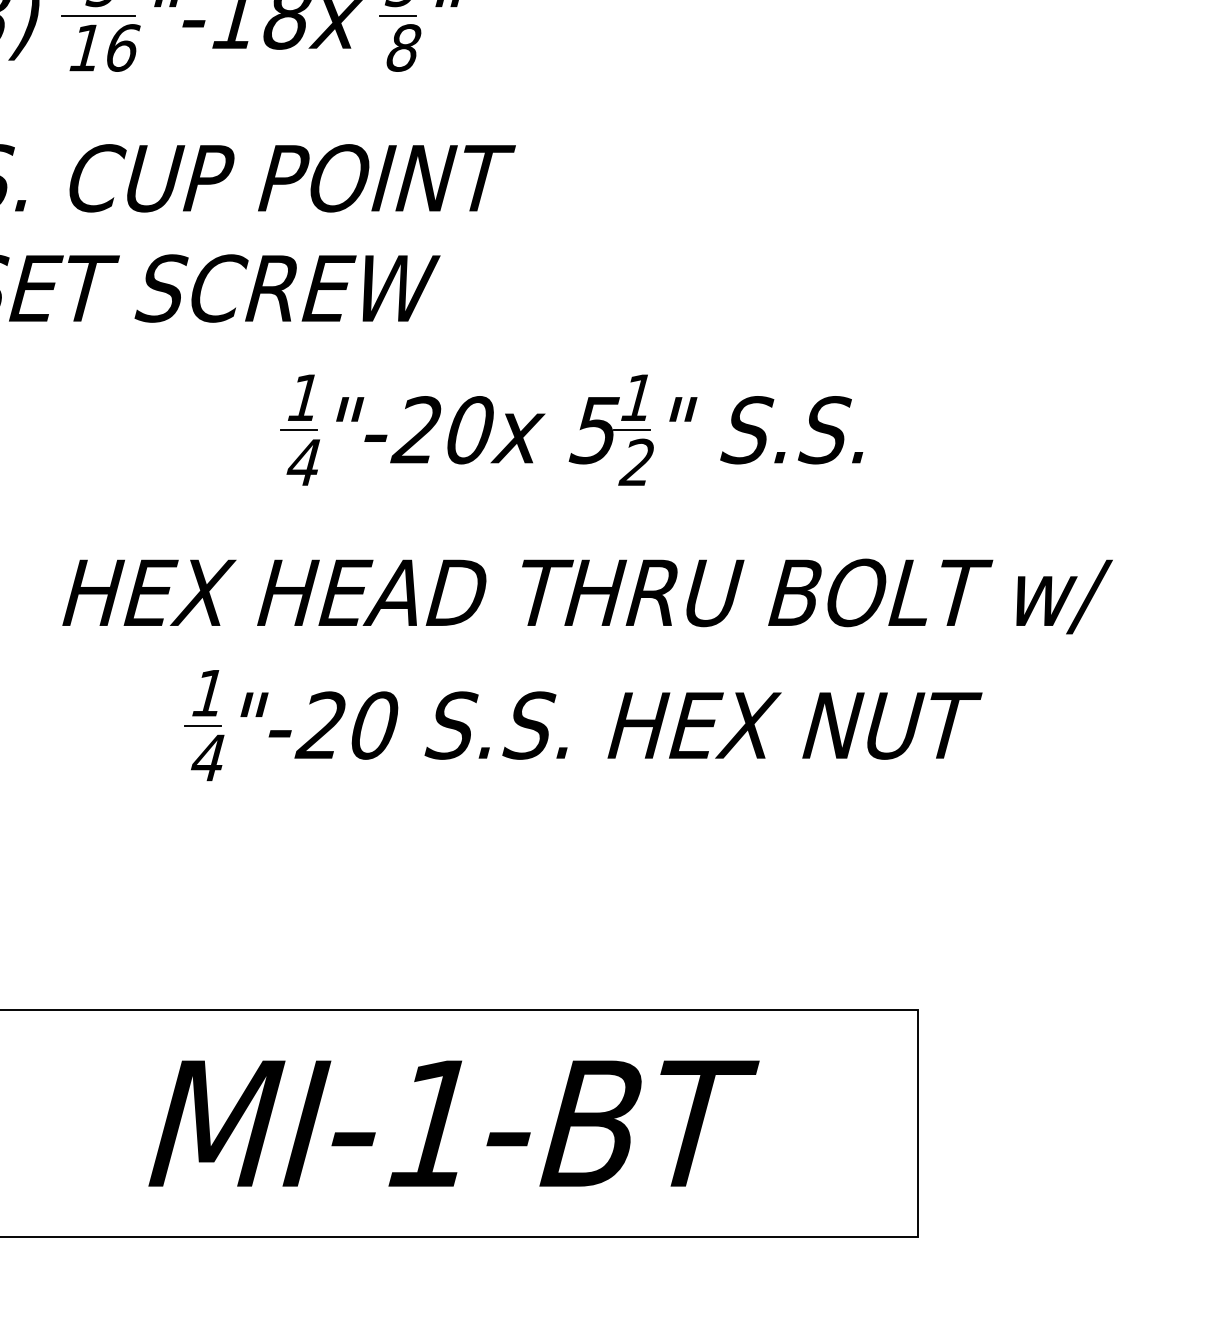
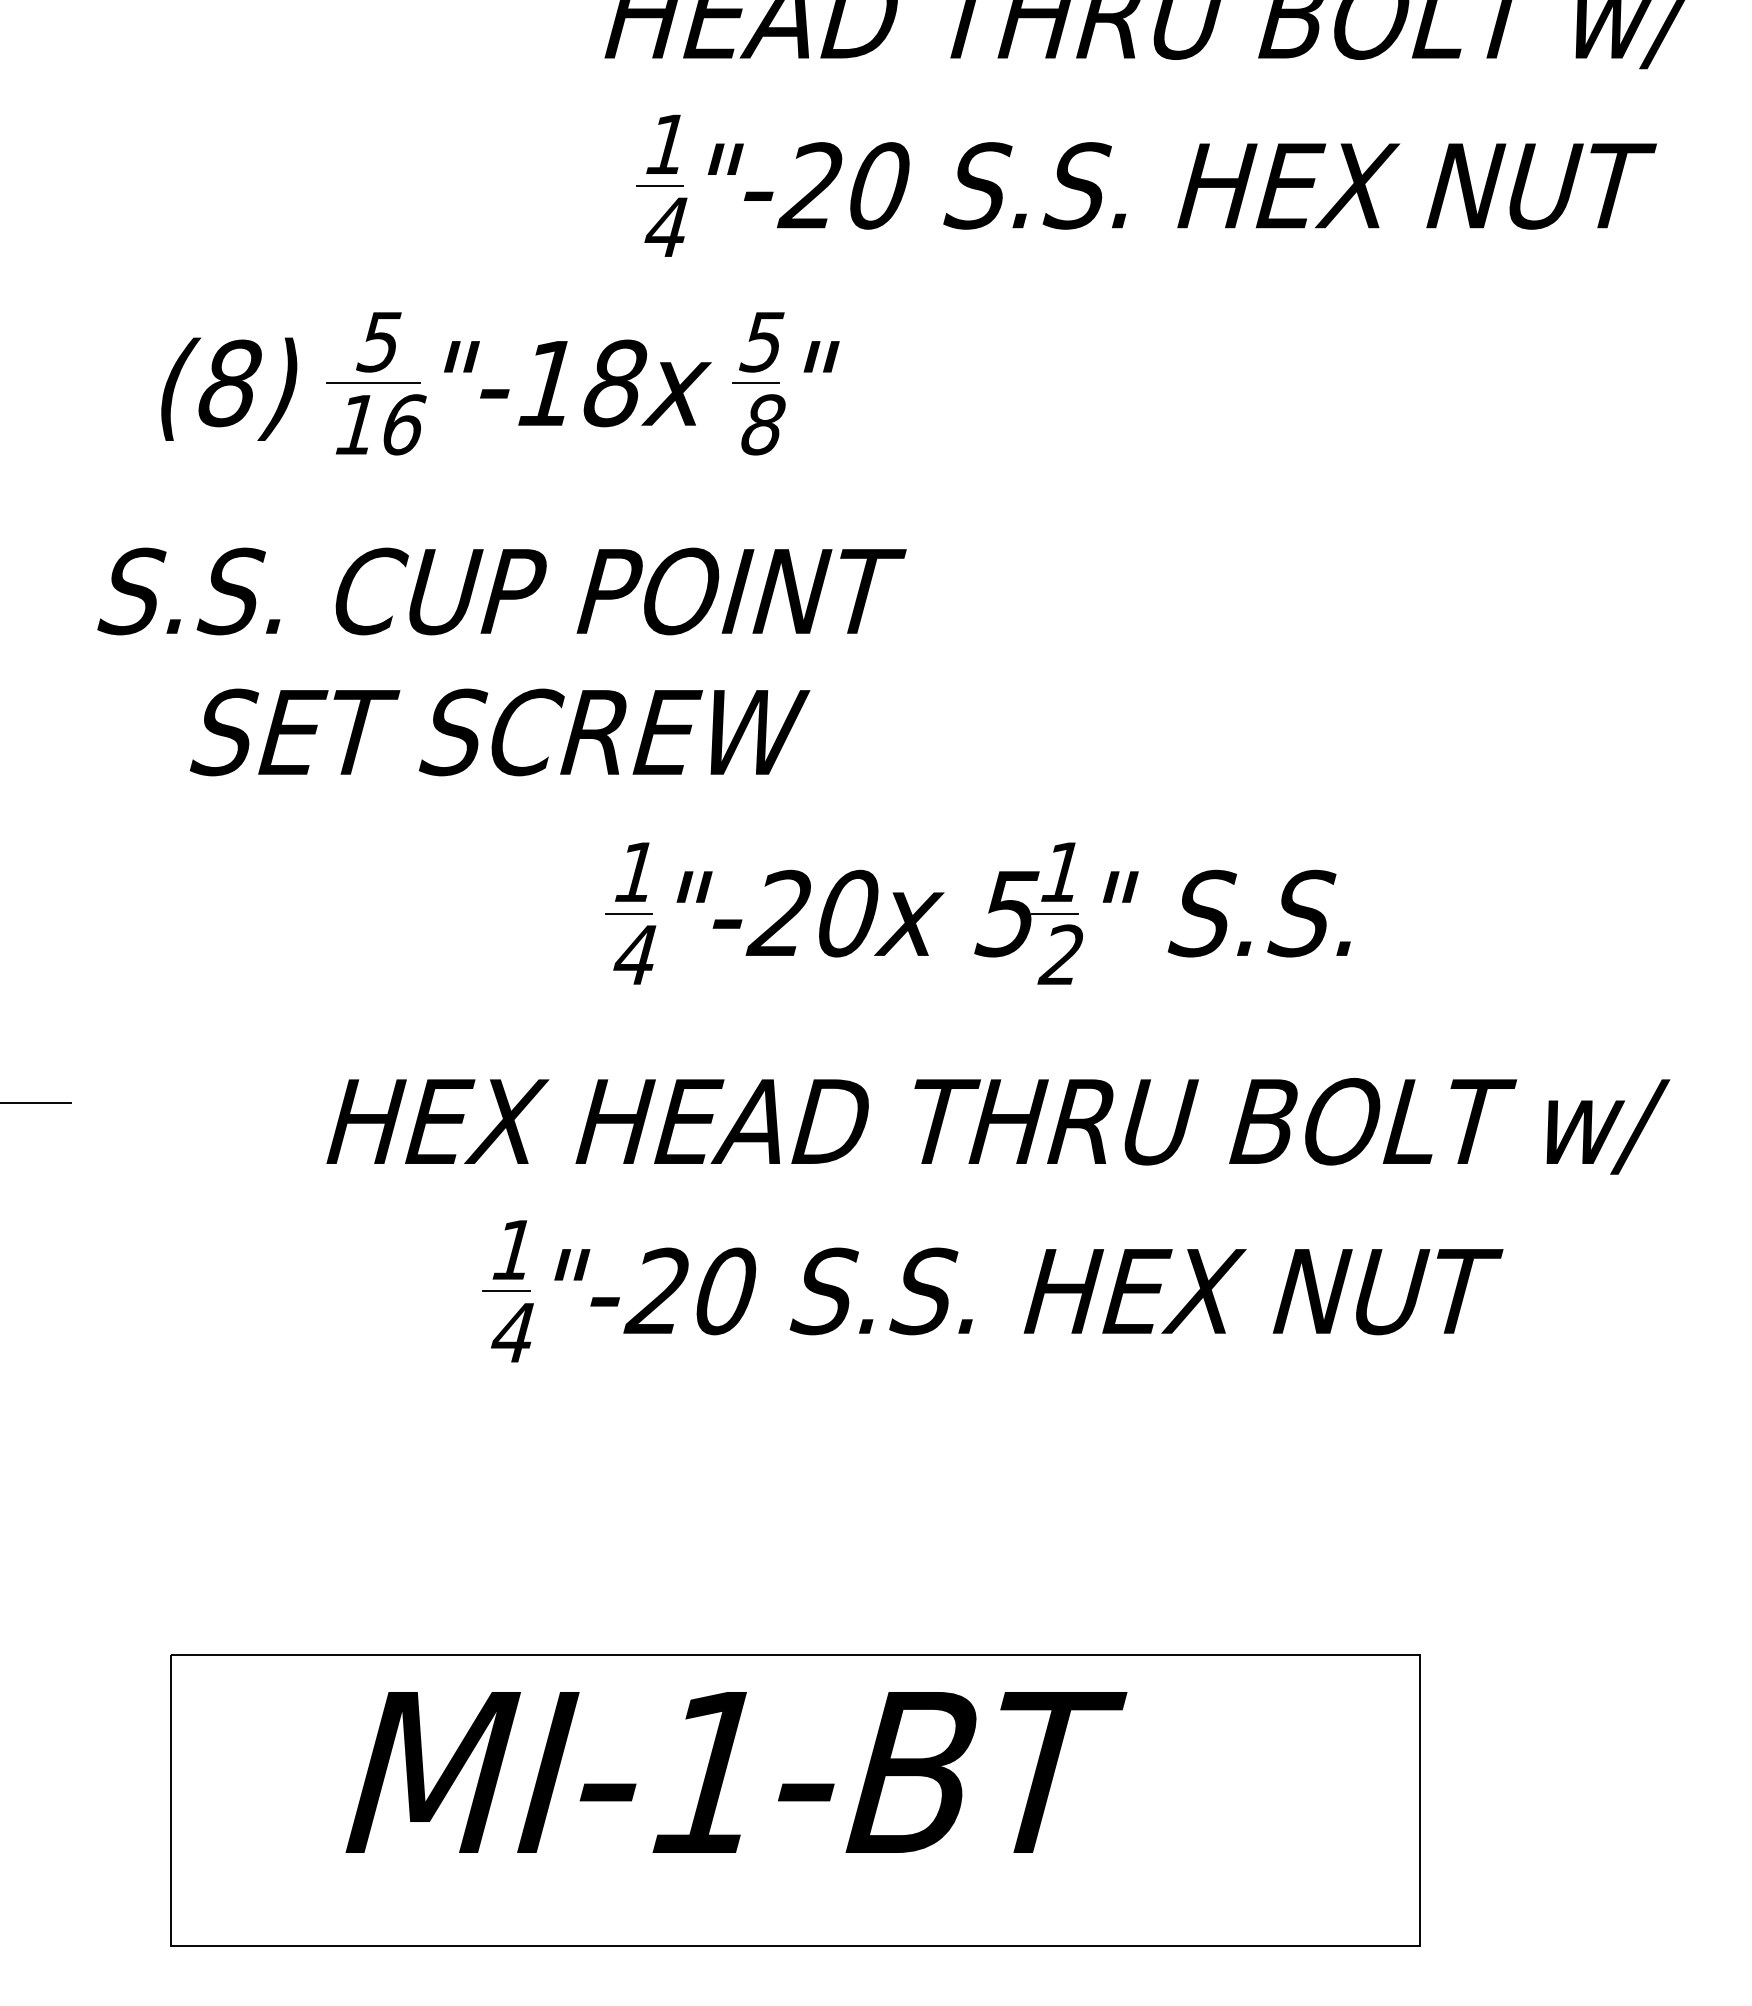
text: (454, 1123) -> (736, 1772), moved

